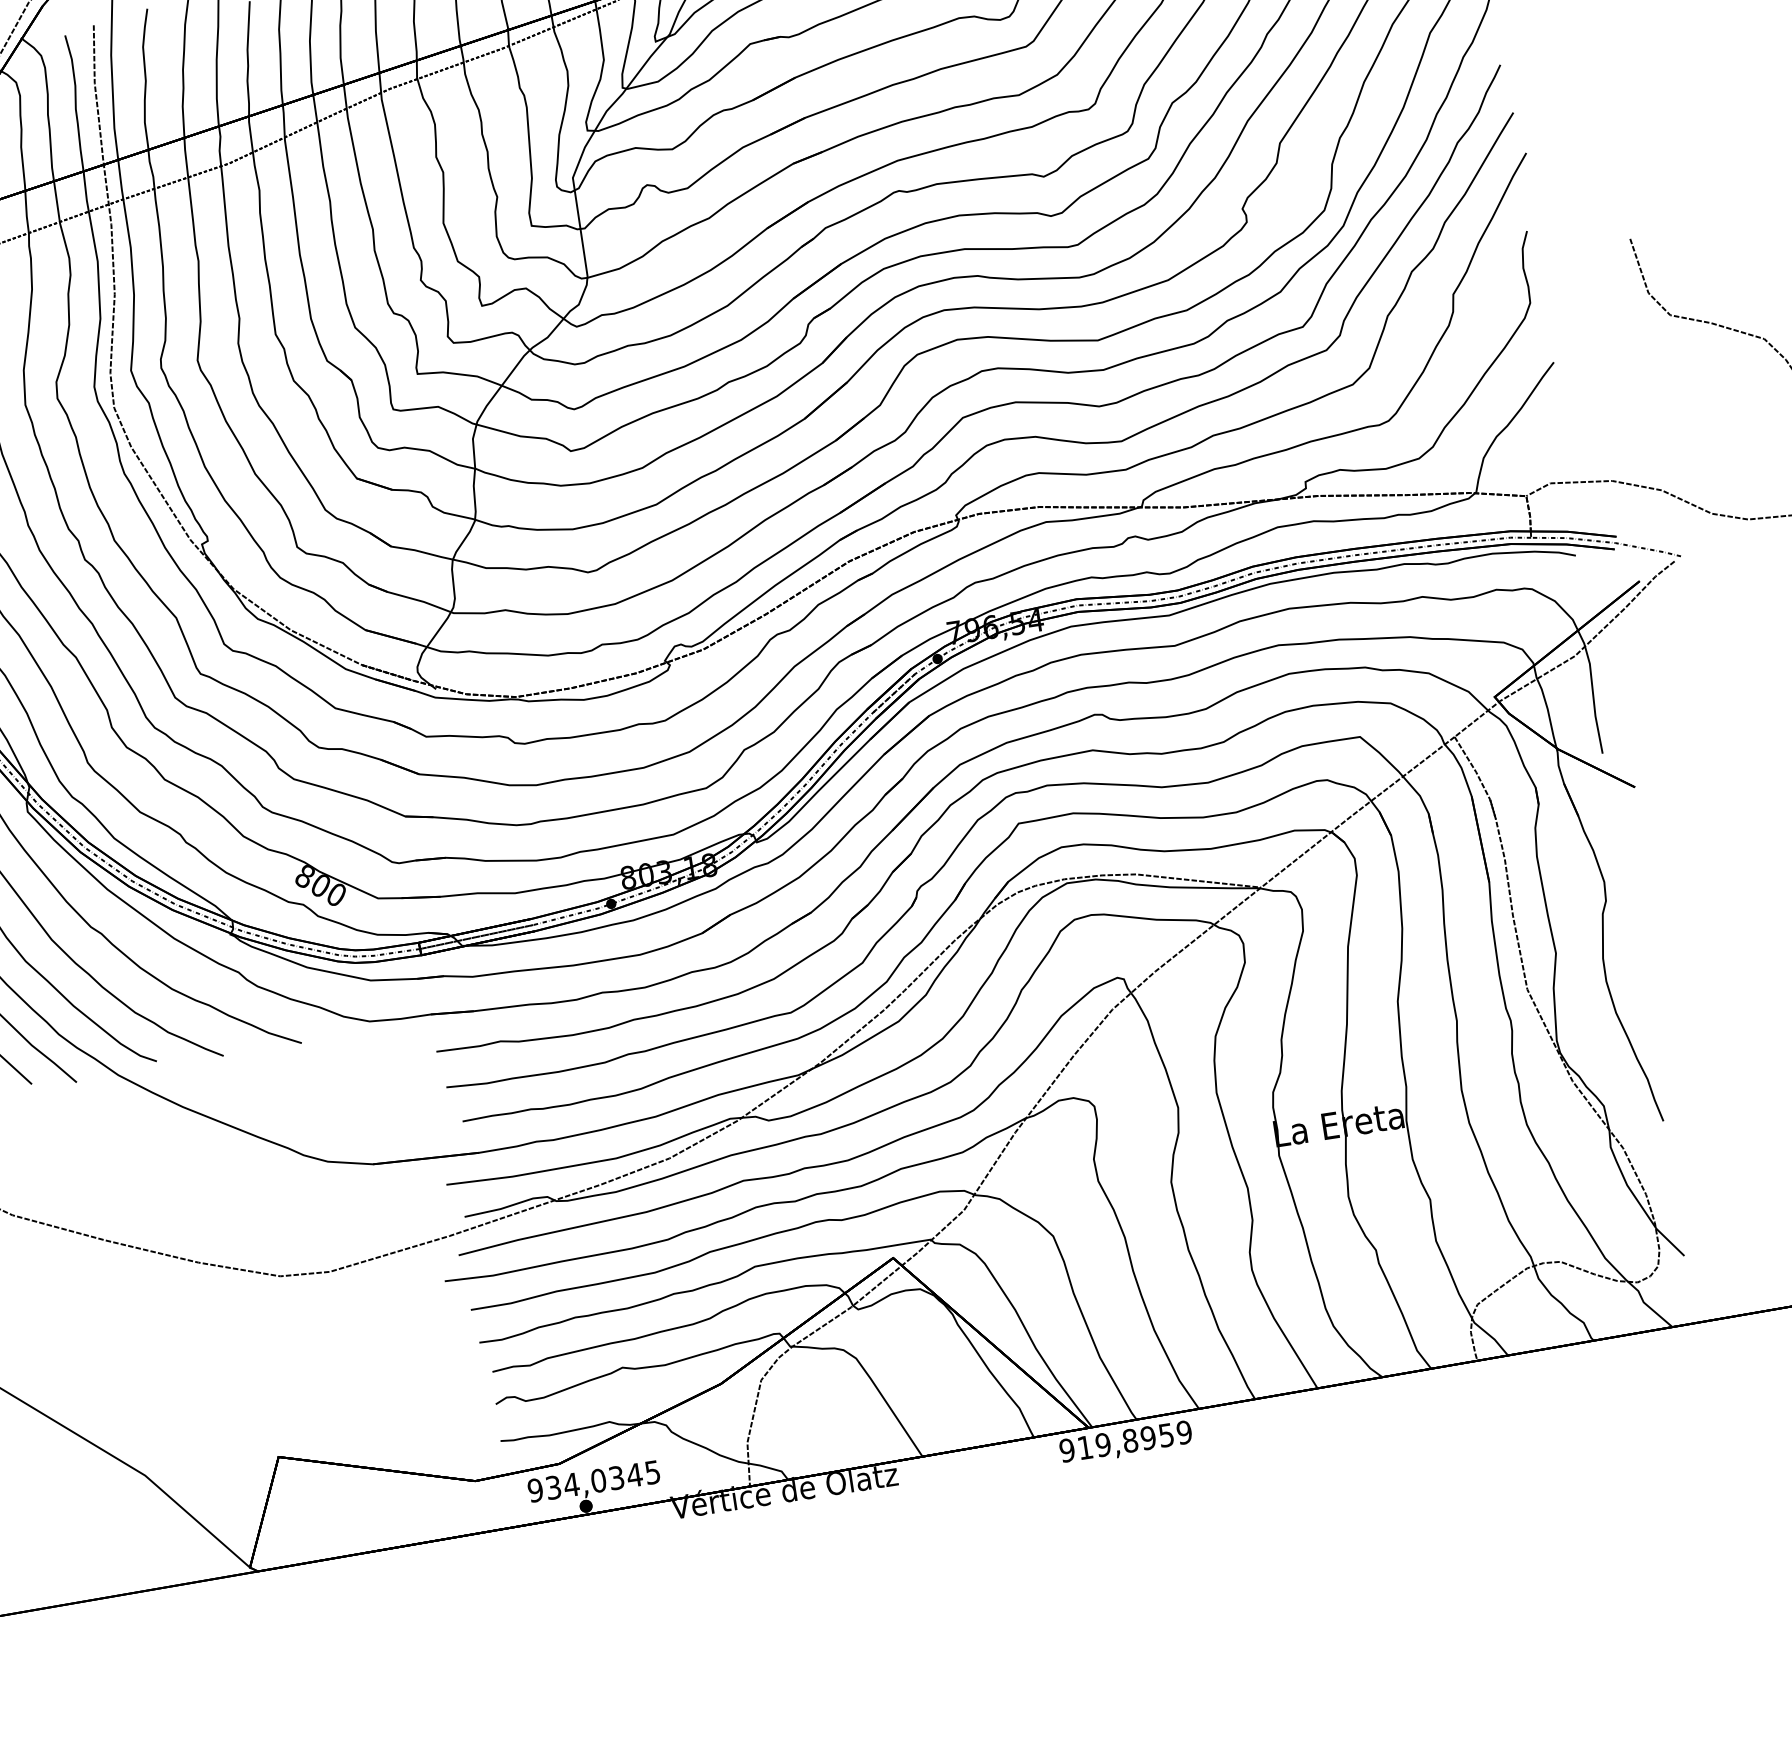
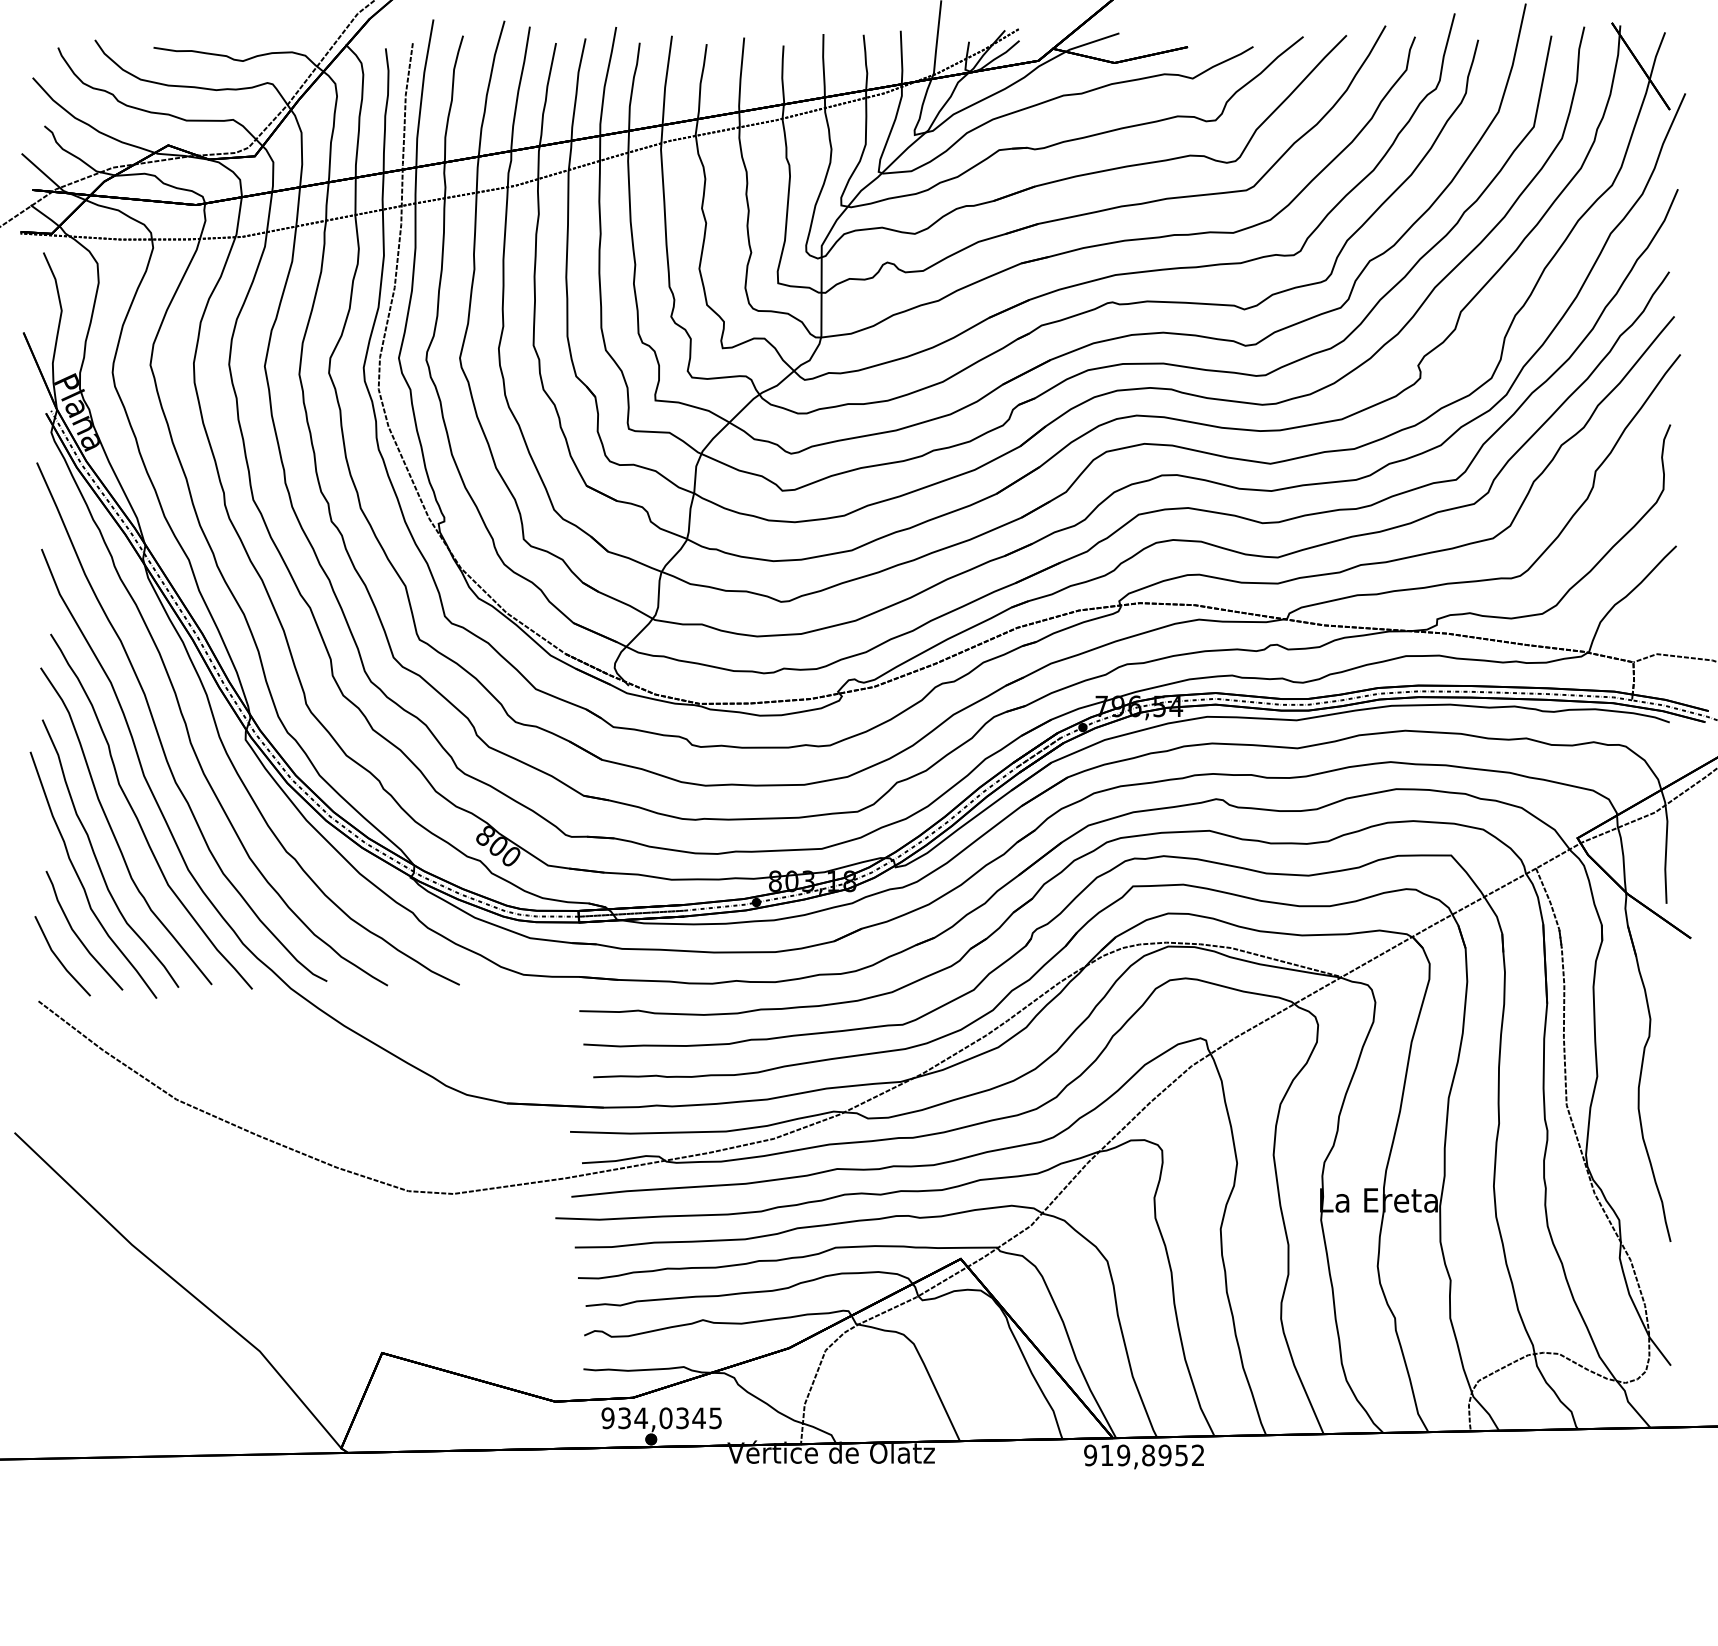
text: (1183, 1432) -> (1197, 1455), 919,8959 -> 919,8952

